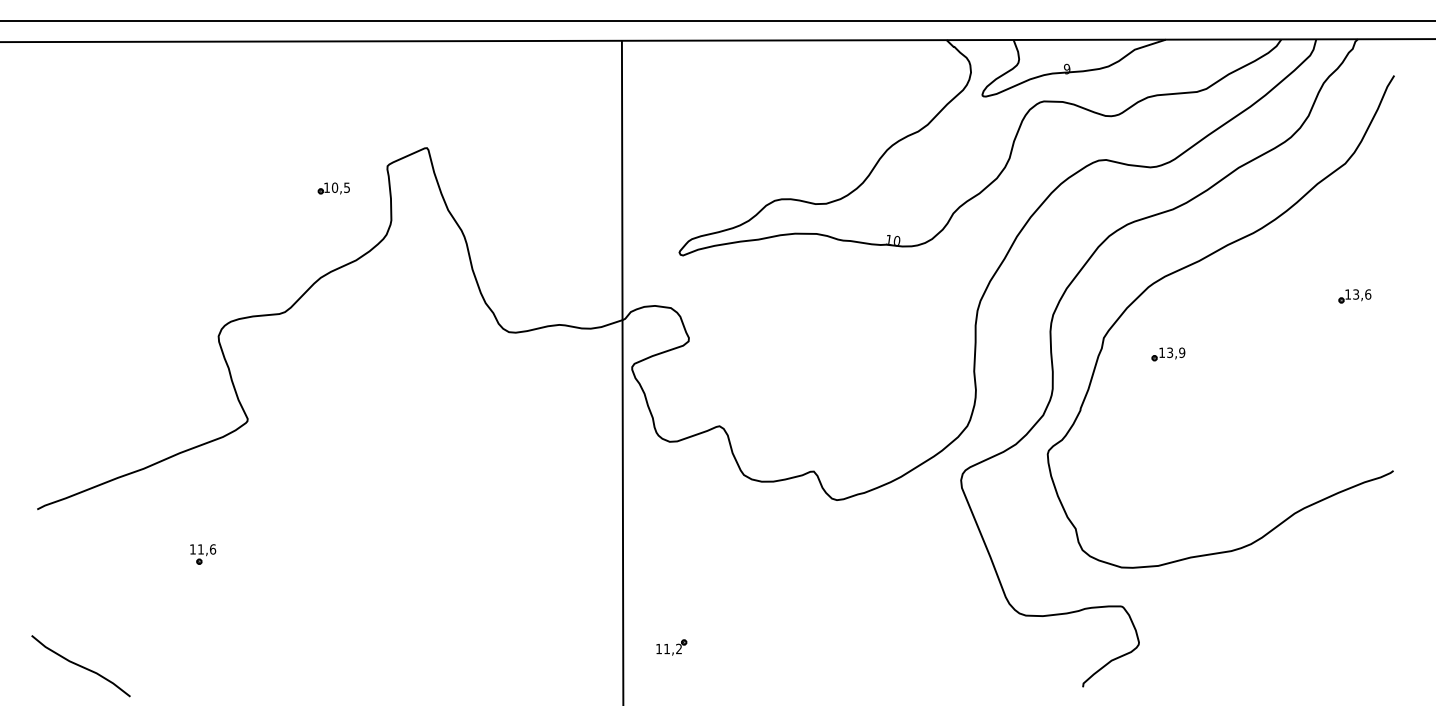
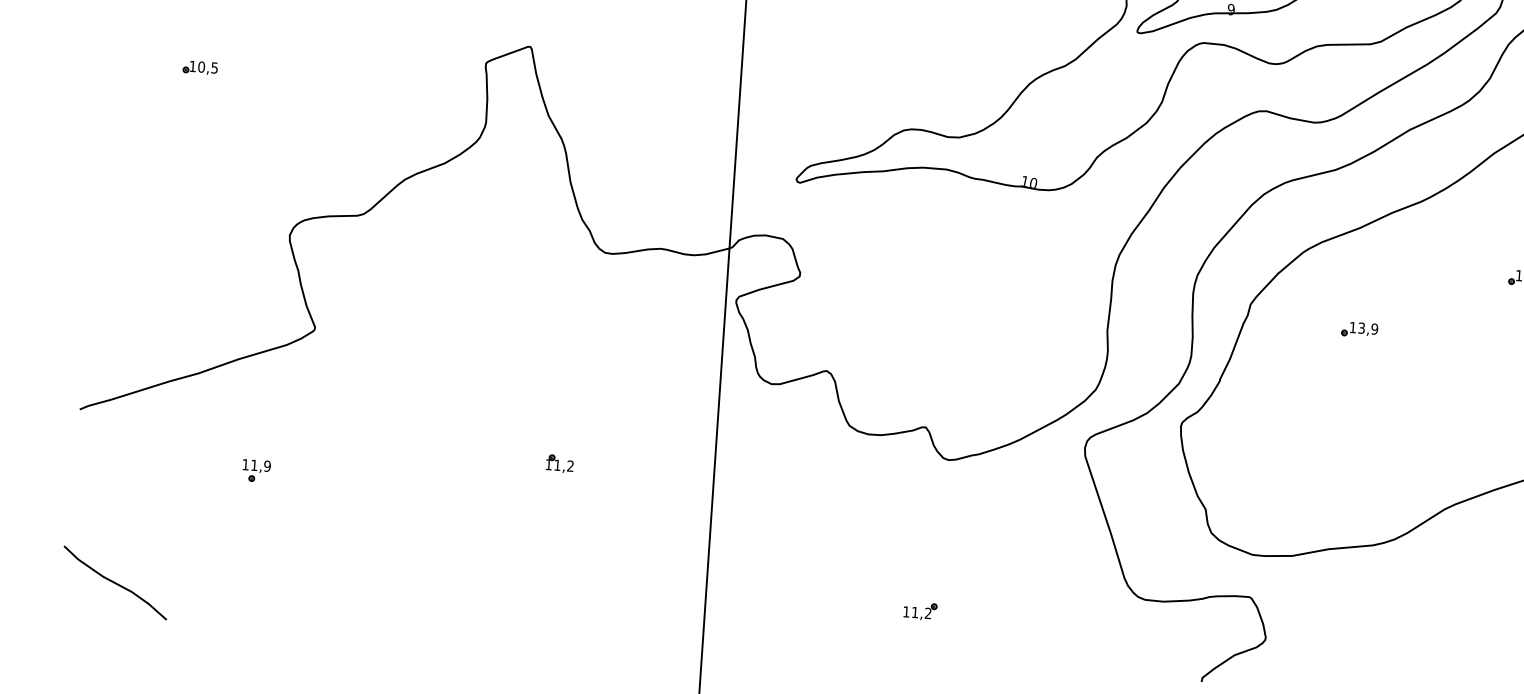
part: (333, 188) -> (199, 67), moved
part: (1168, 354) -> (1359, 329), moved
part: (480, 528) -> (559, 463), added
text: (212, 549) -> (266, 466), 11,6 -> 11,9
part: (671, 647) -> (920, 611), moved

